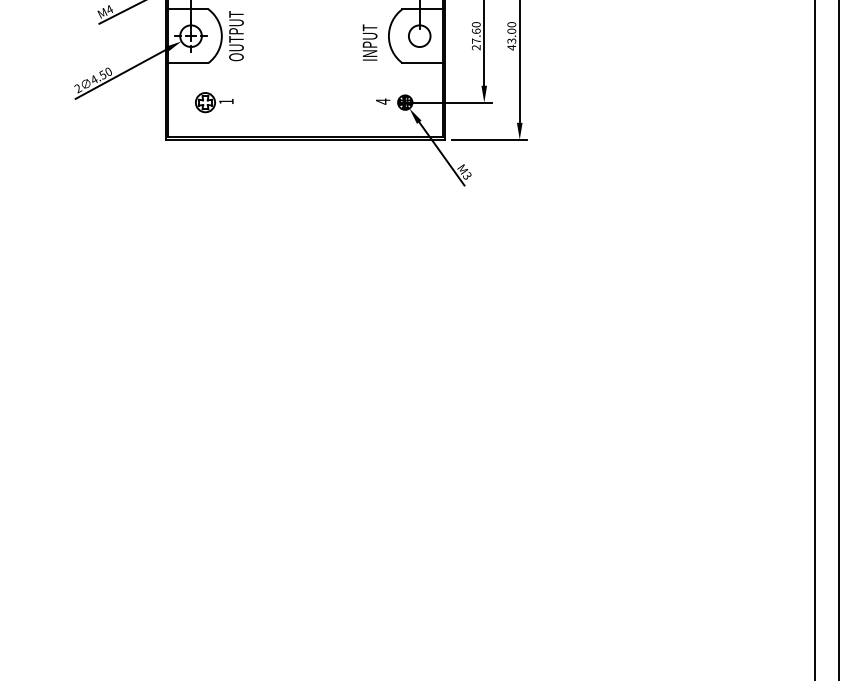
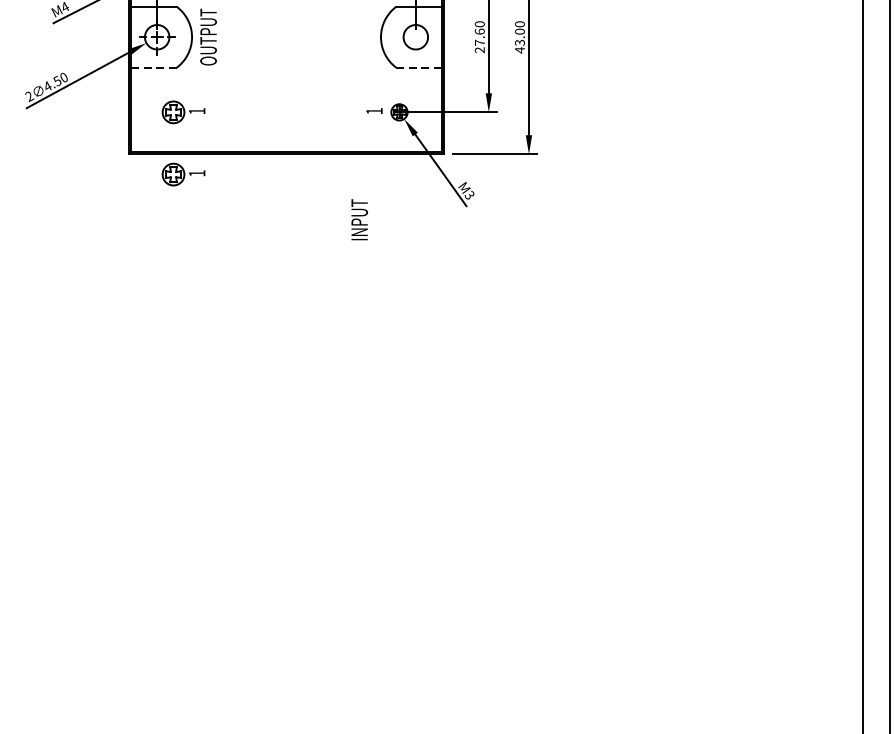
text: (369, 42) -> (359, 219), moved
line: (188, 63) -> (154, 68), solid -> dashed
line: (422, 63) -> (418, 68), solid -> dashed
text: (383, 101) -> (374, 111), 4 -> 1
part: (214, 157) -> (183, 174), added

